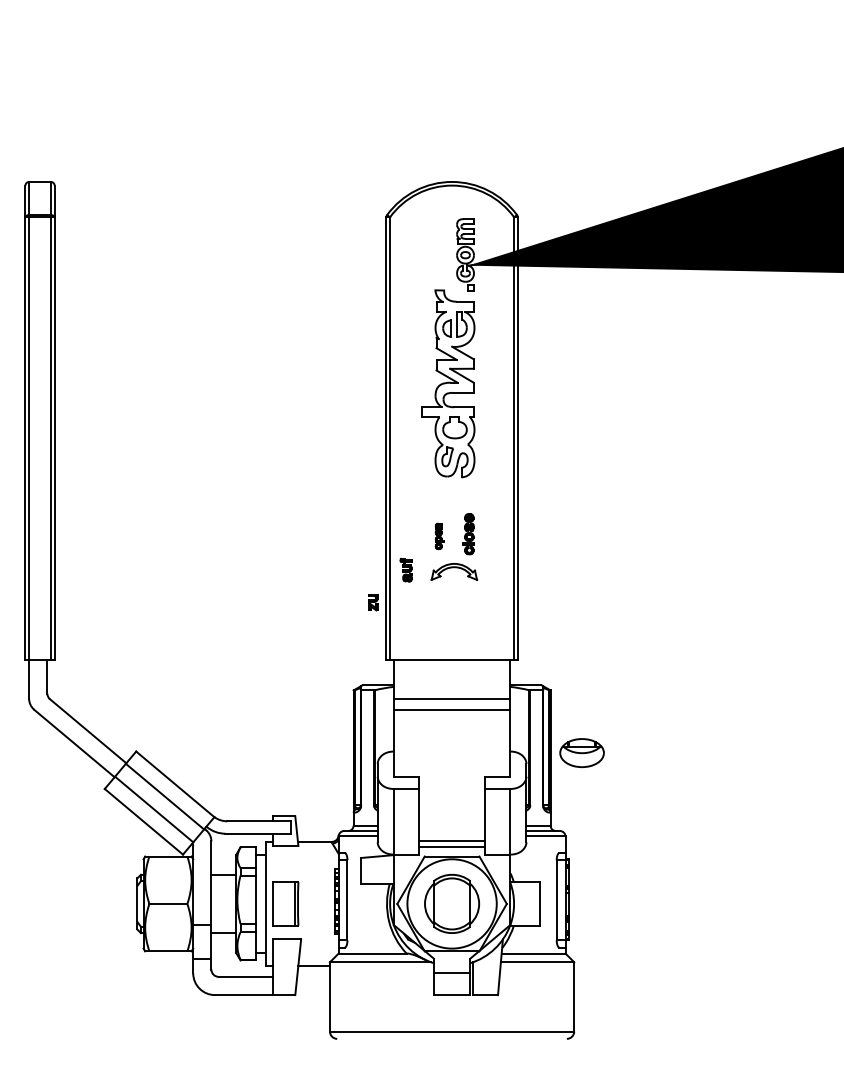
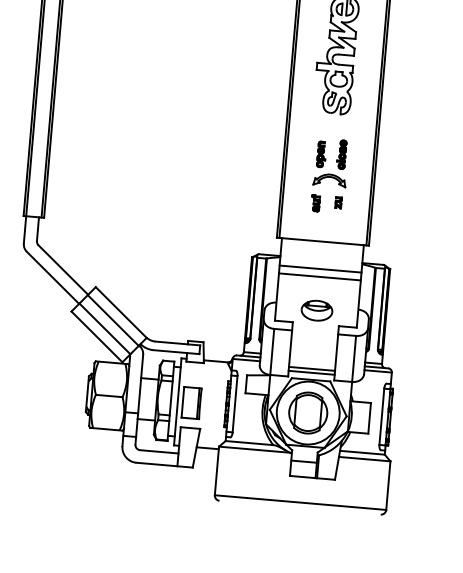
part: (439, 536) -> (321, 154), size x1.43
part: (405, 570) -> (315, 203), moved
part: (373, 602) -> (338, 202), moved
part: (581, 752) -> (316, 310), moved

